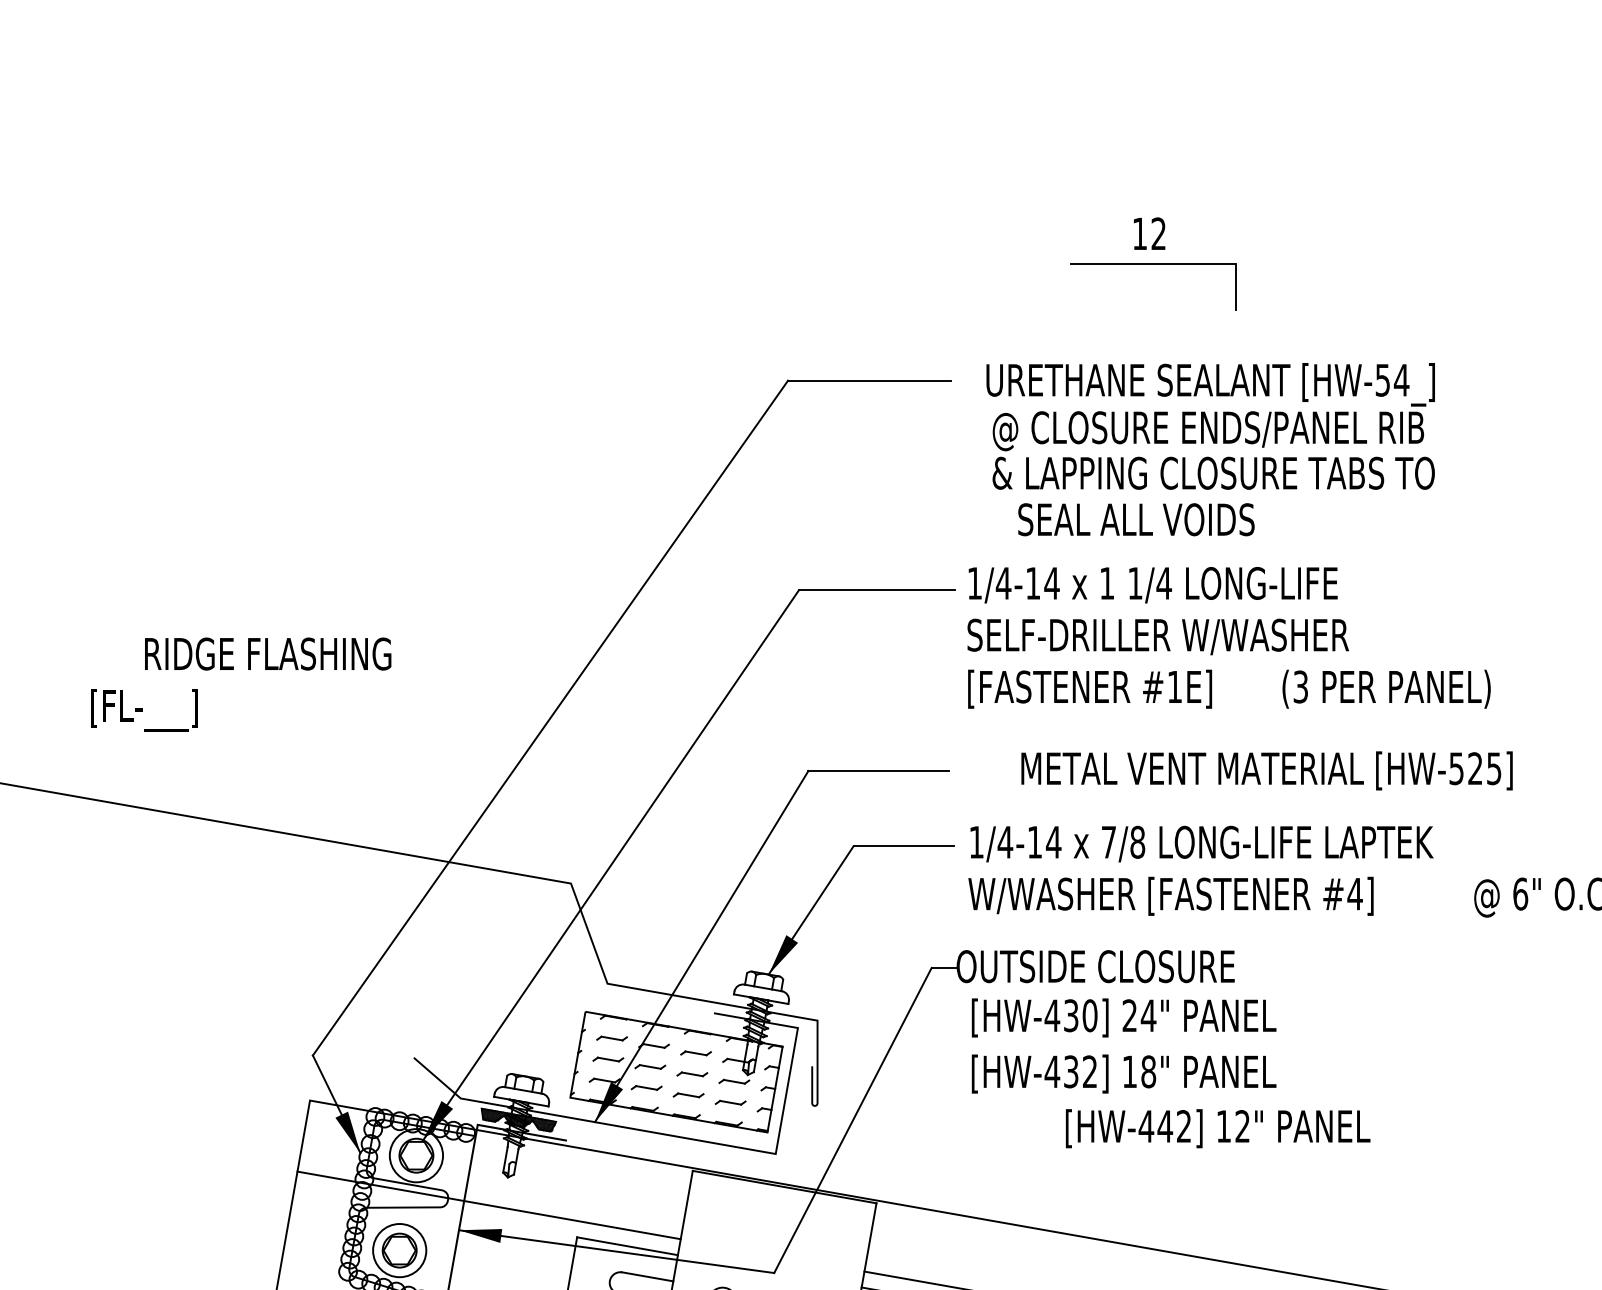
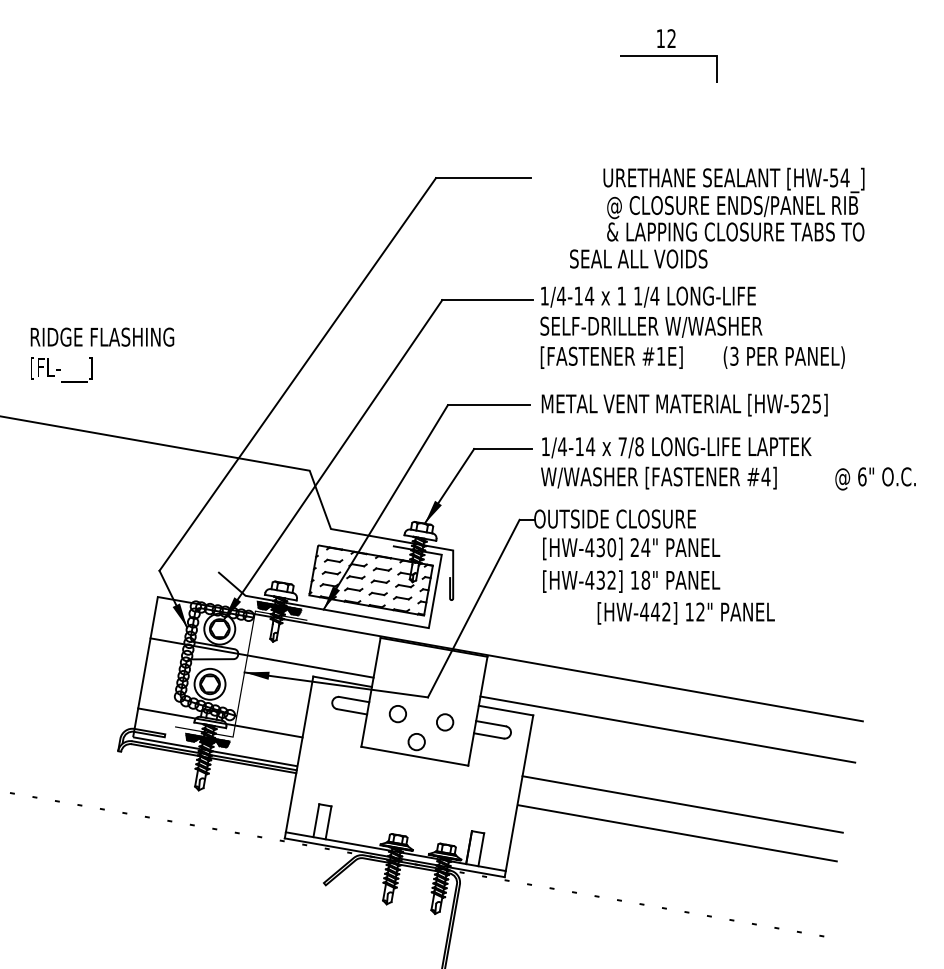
part: (1153, 262) -> (668, 55), moved
text: (1209, 426) -> (733, 204), moved
text: (268, 652) -> (102, 336), moved
text: (1266, 769) -> (684, 404), moved

